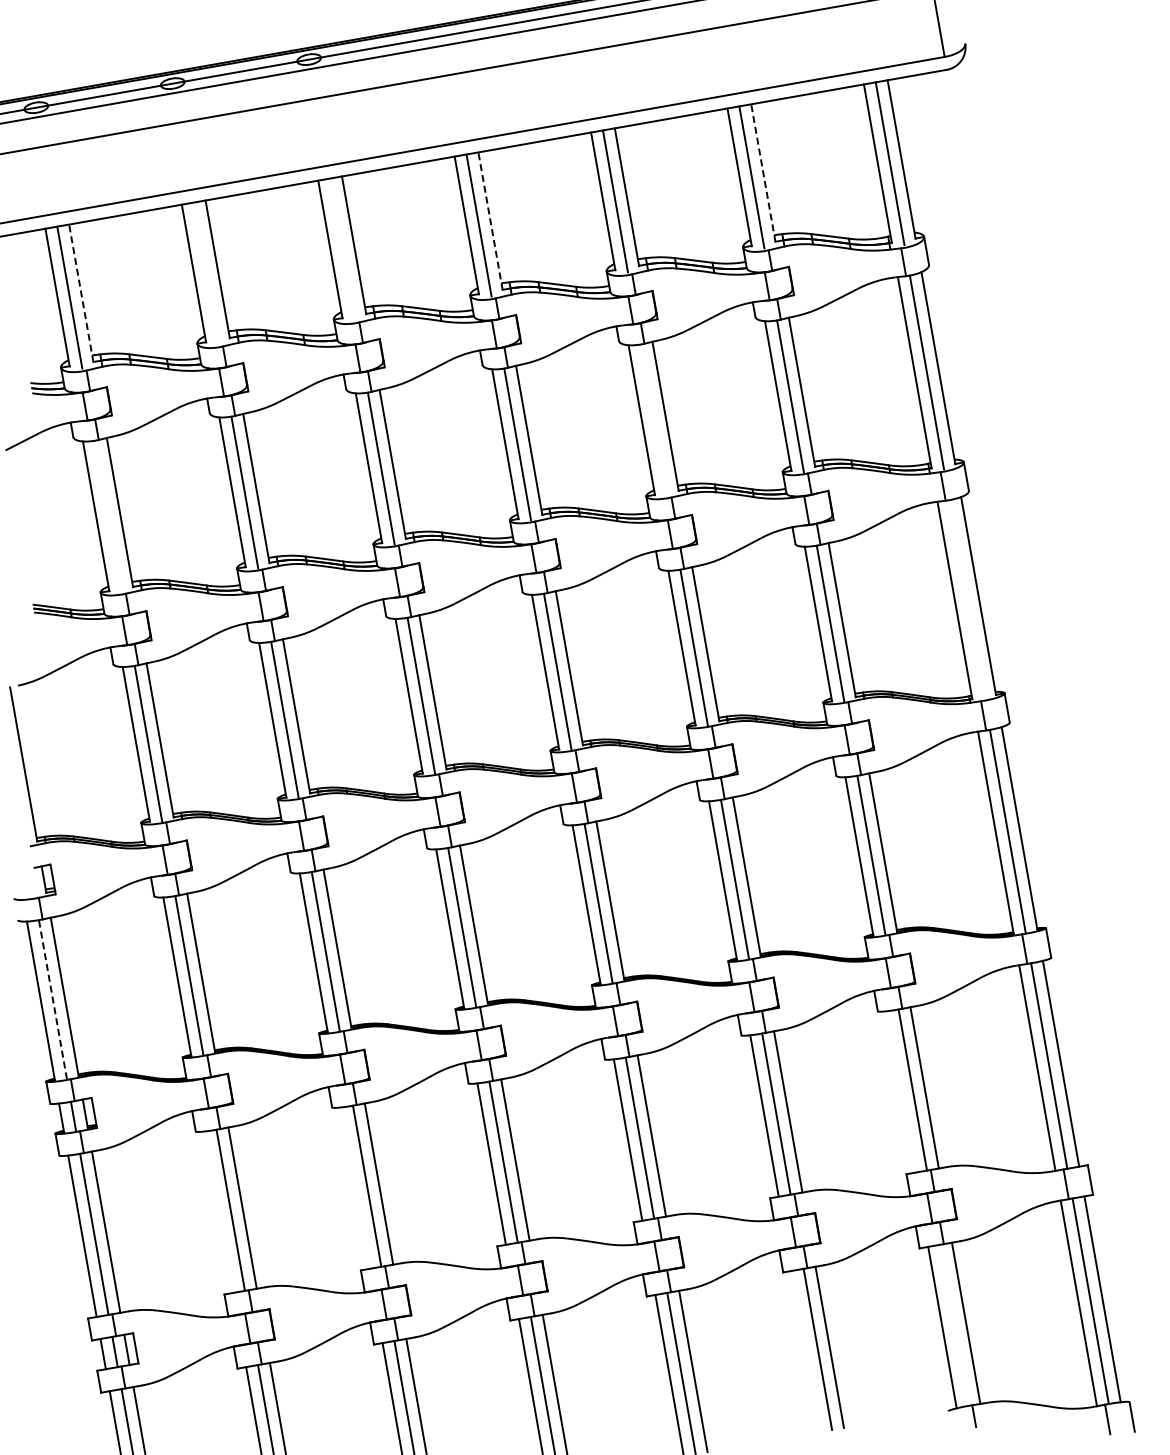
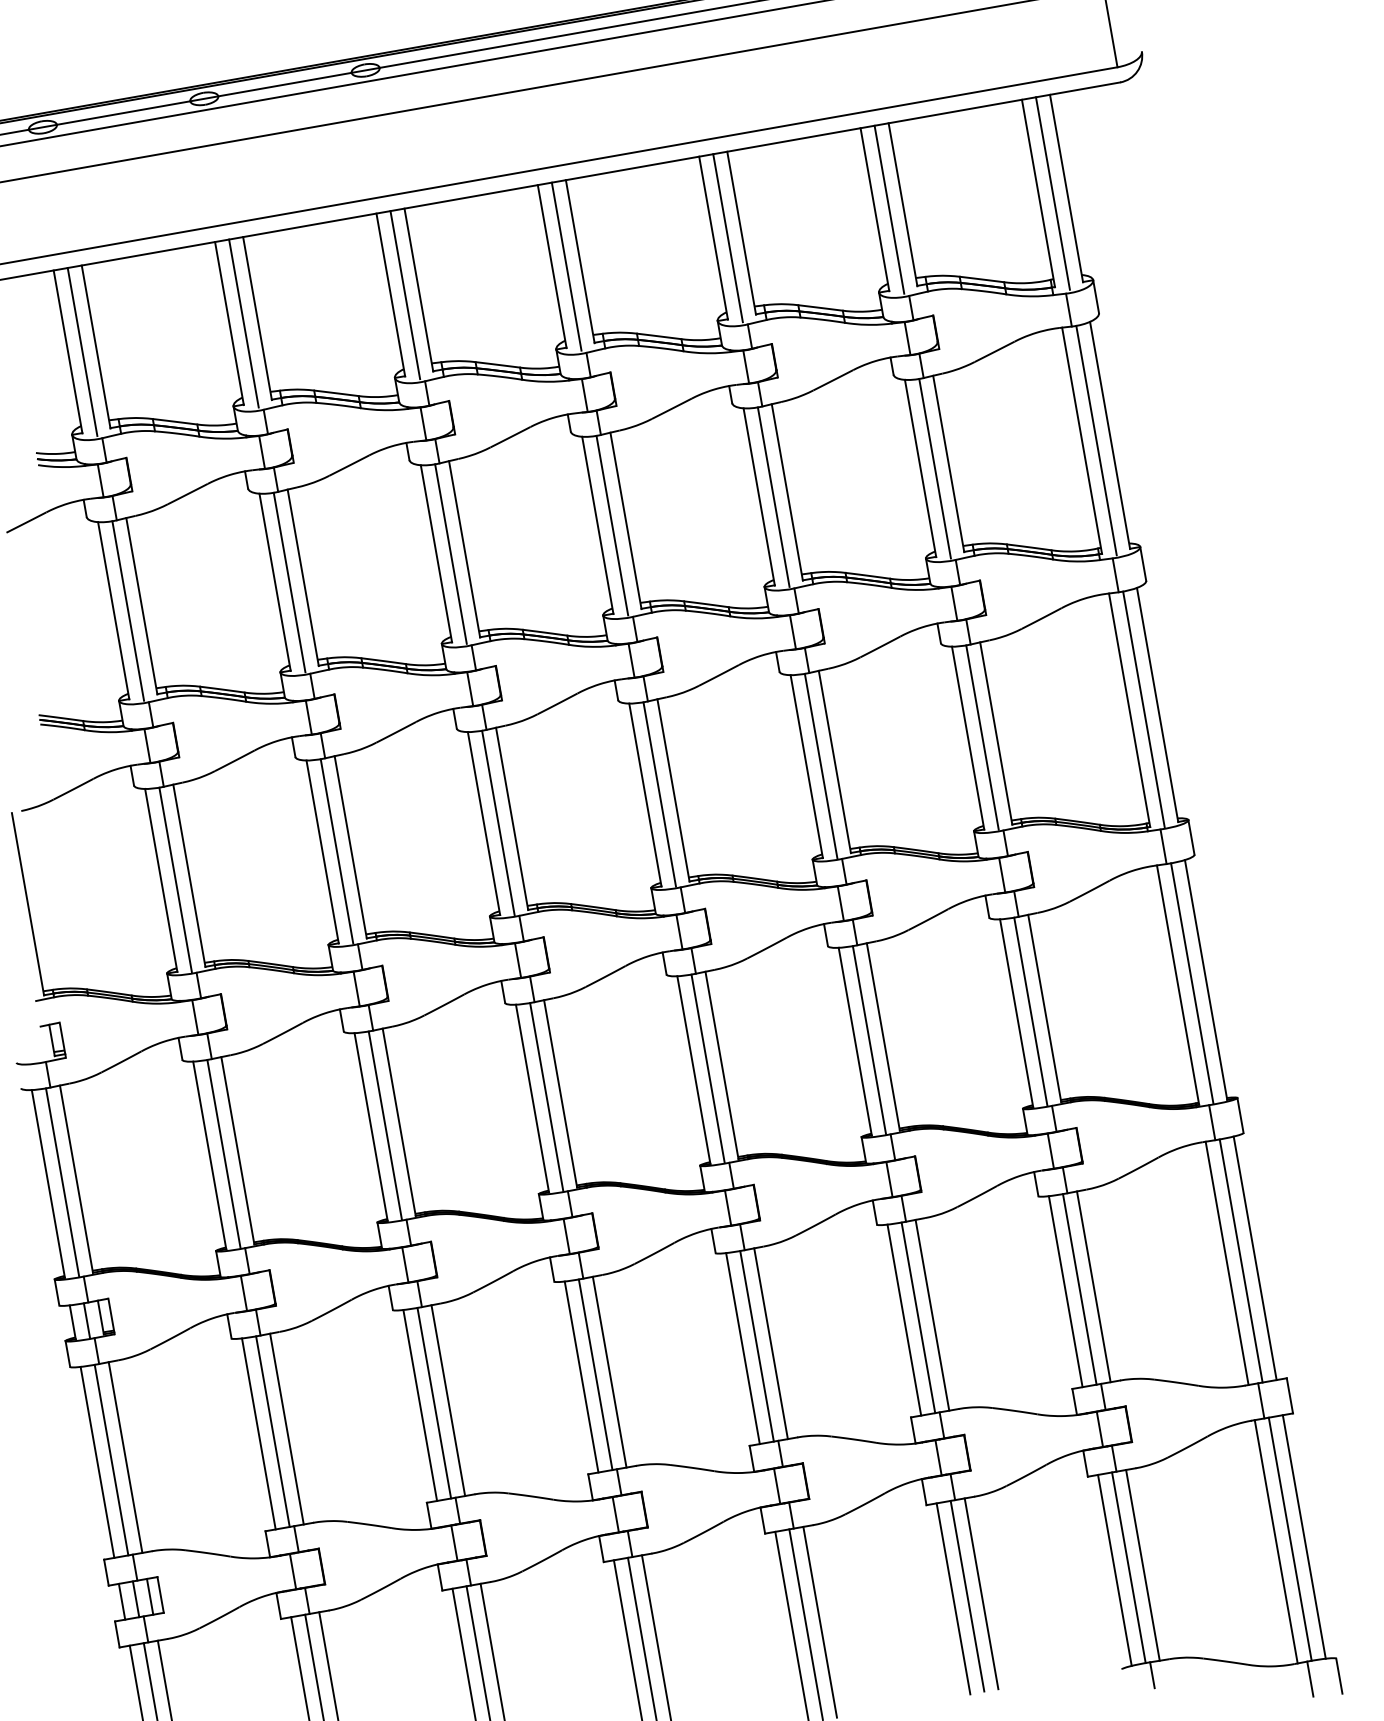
line: (763, 173) -> (903, 205), dashed -> solid
line: (490, 221) -> (580, 261), dashed -> solid
line: (342, 249) -> (405, 295), added
line: (205, 273) -> (243, 323), added
line: (81, 293) -> (96, 347), dashed -> solid
line: (653, 420) -> (773, 497), added
line: (108, 516) -> (128, 610), added
line: (966, 599) -> (1143, 709), added
line: (52, 999) -> (62, 1182), dashed -> solid
line: (900, 1091) -> (1065, 1291), added
line: (355, 1187) -> (420, 1404), added
line: (218, 1211) -> (258, 1433), added
line: (954, 1324) -> (1129, 1566), added
line: (805, 1351) -> (952, 1598), added

